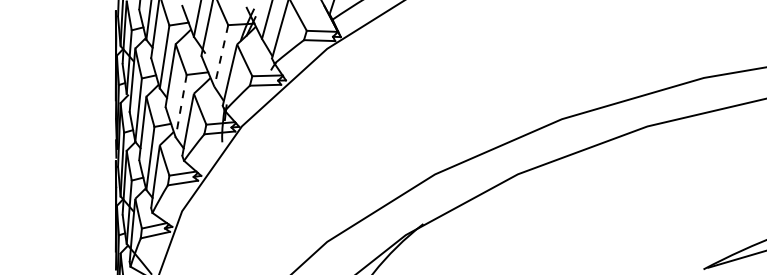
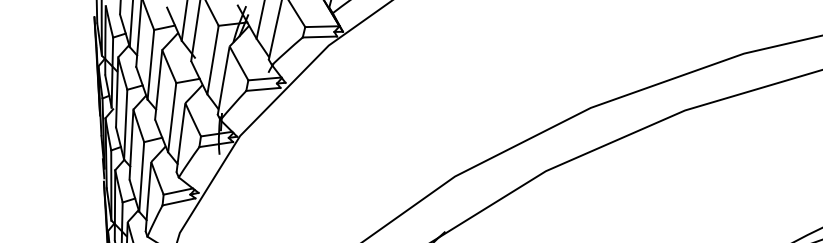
line: (221, 55) -> (213, 59), dashed -> solid
line: (181, 106) -> (172, 118), dashed -> solid

